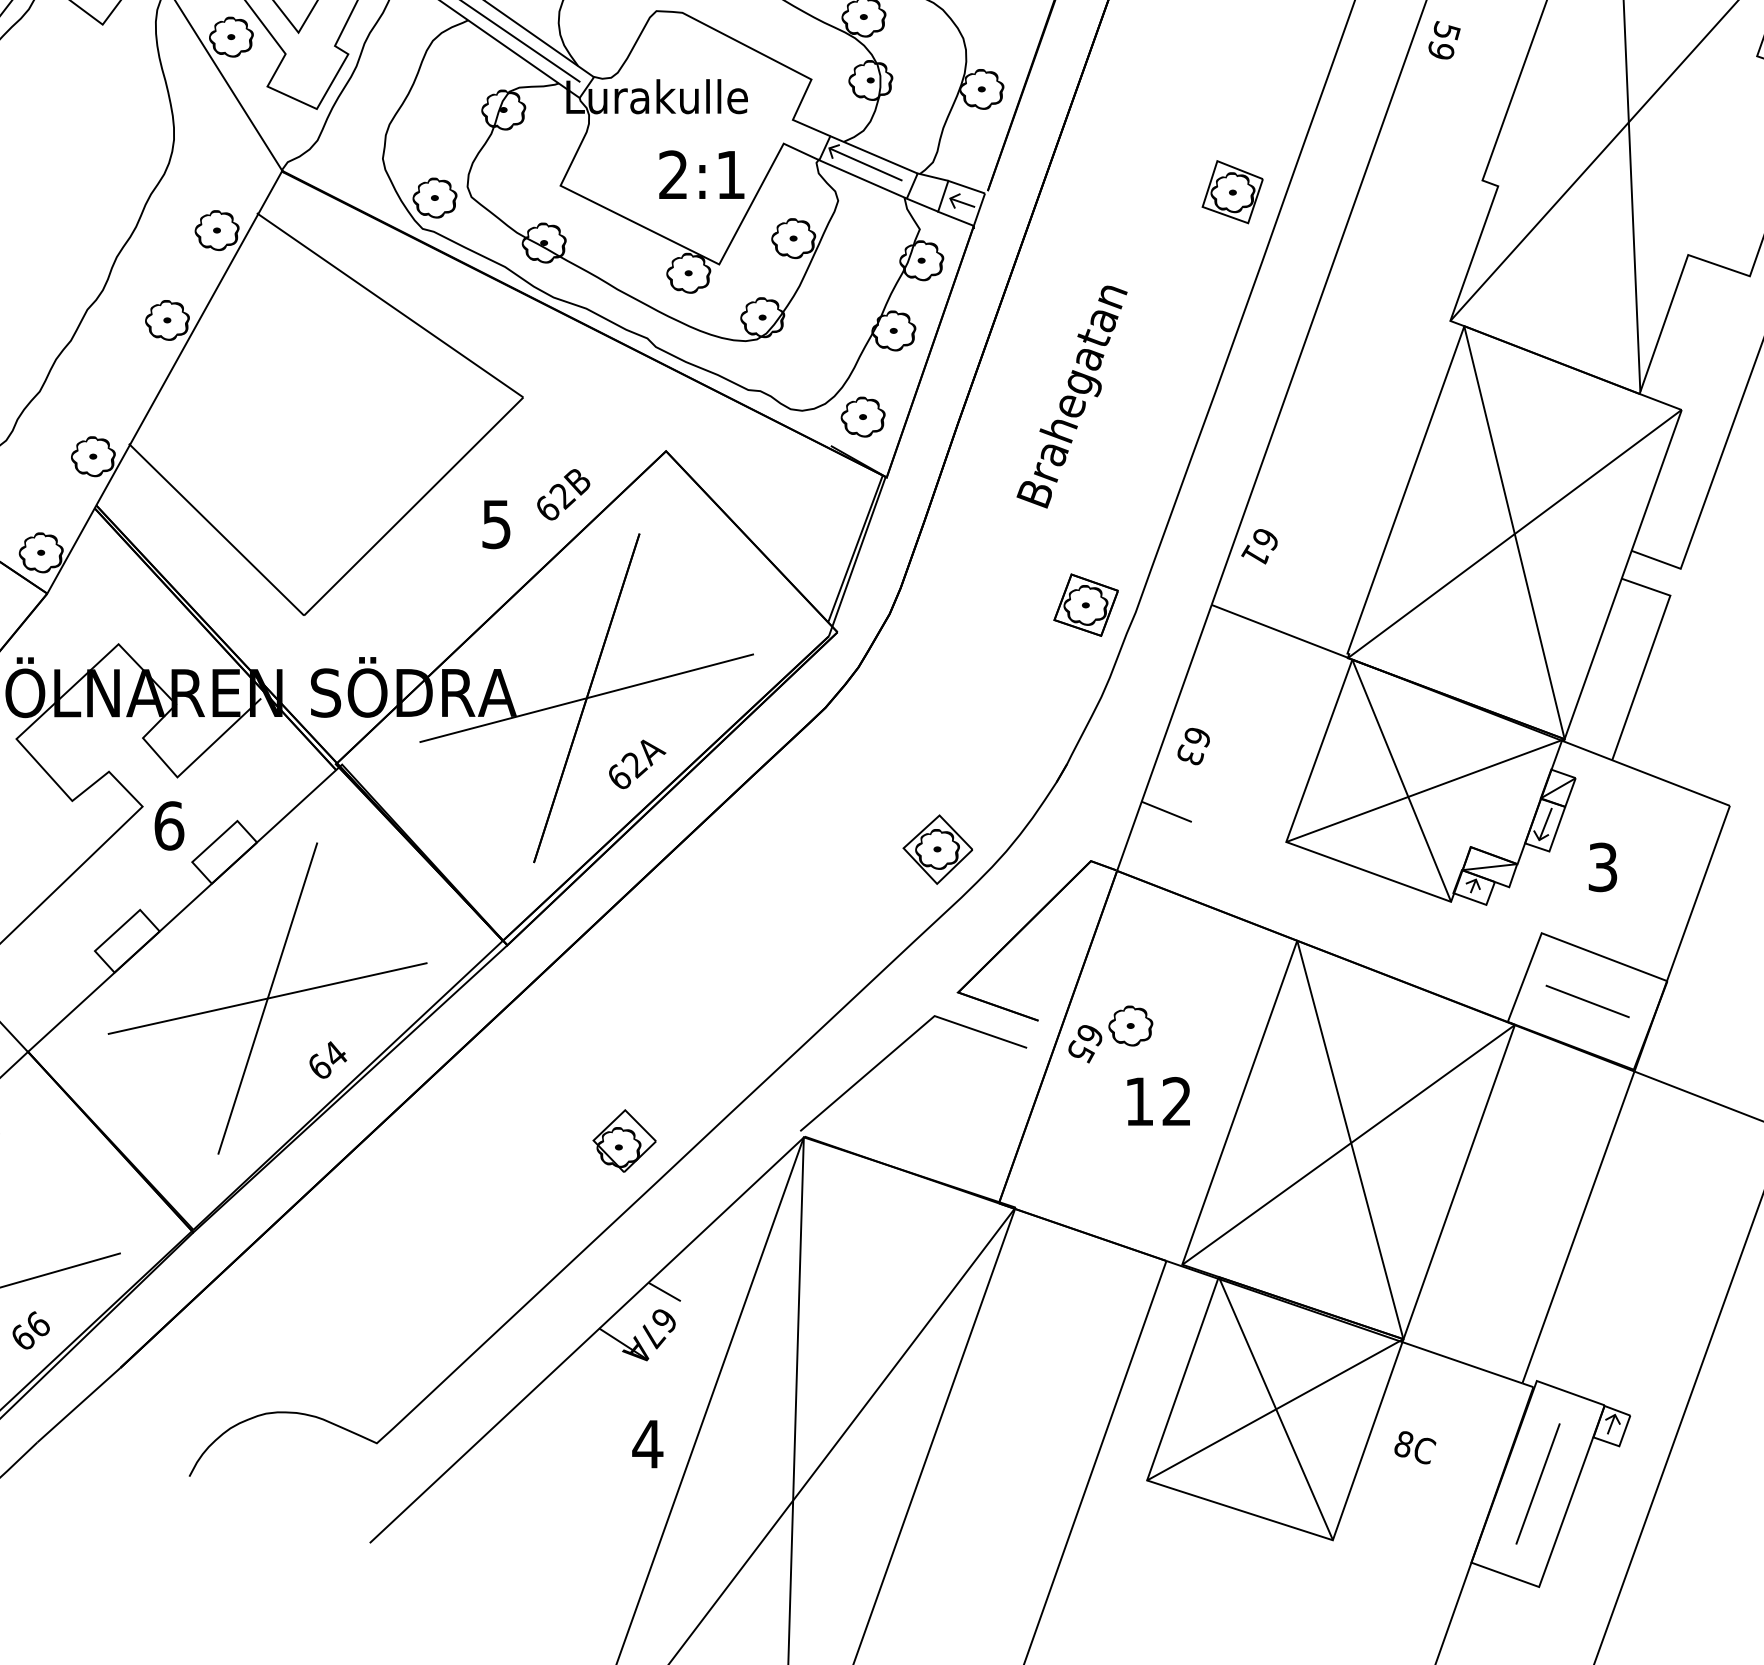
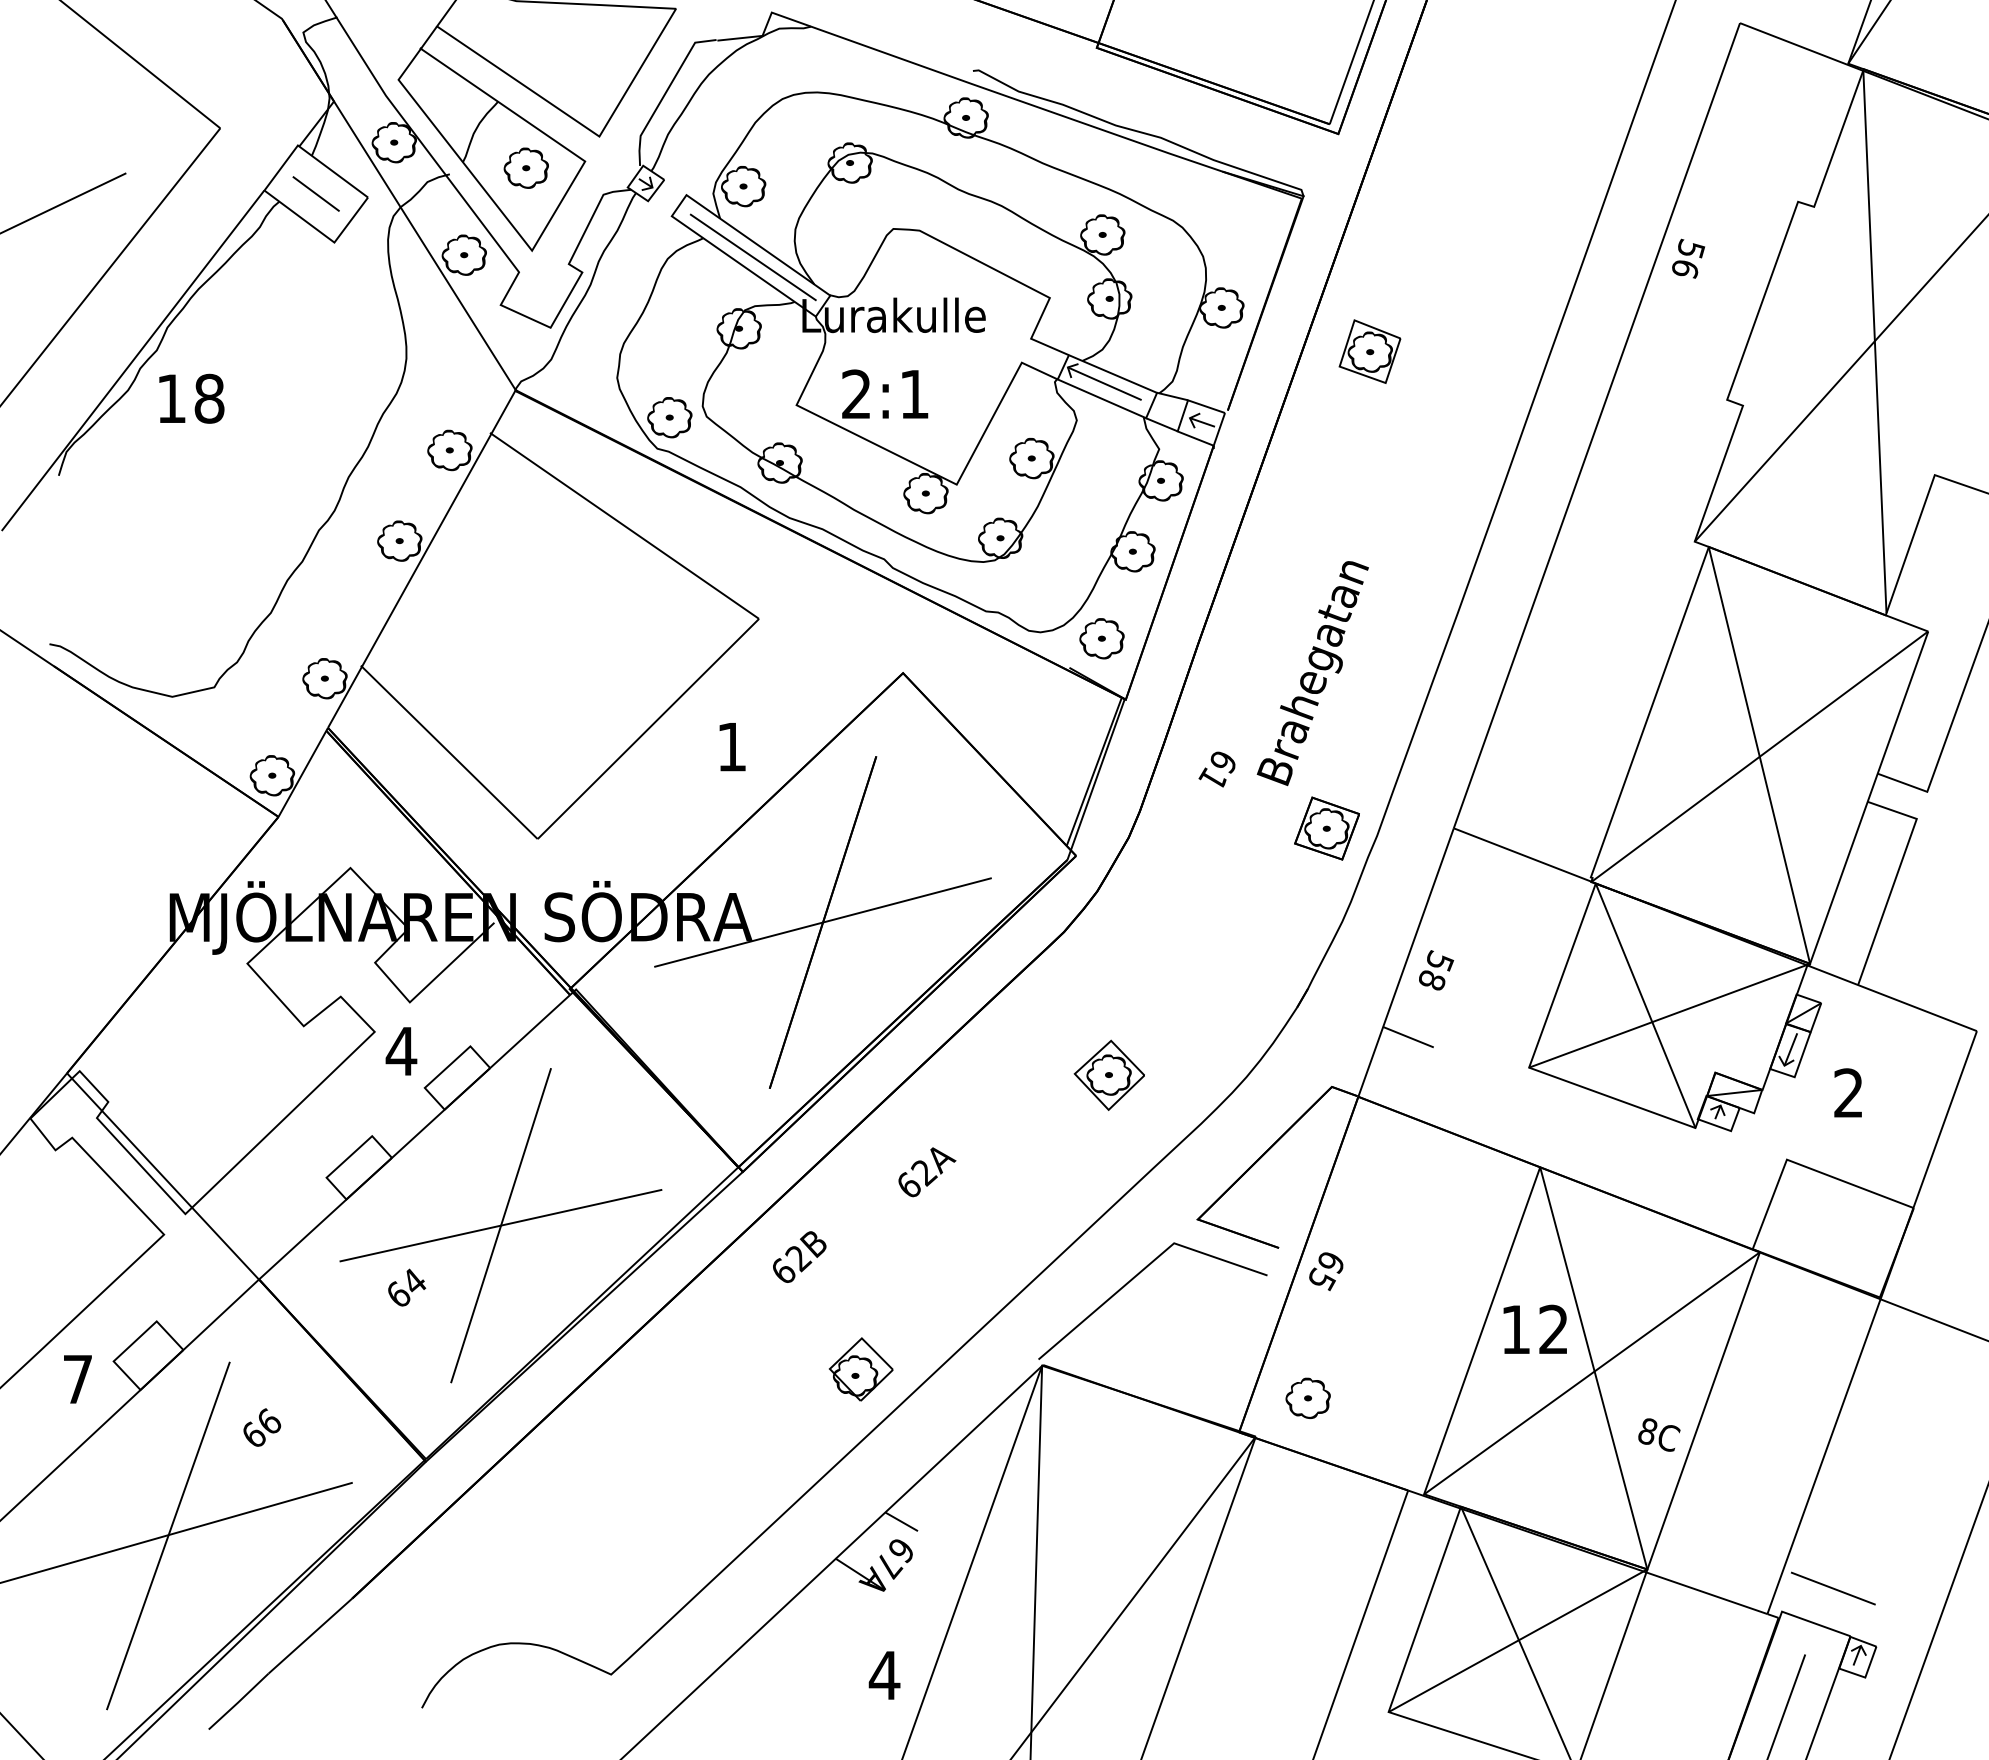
text: (1441, 50) -> (1685, 268), 59 -> 56
text: (702, 174) -> (885, 393), moved
part: (1232, 191) -> (1369, 351), moved
text: (1071, 397) -> (1312, 673), moved
text: (563, 494) -> (799, 1256), moved
text: (496, 524) -> (731, 747), 5 -> 1
text: (1258, 546) -> (1216, 769), moved
text: (1194, 745) -> (1436, 970), 63 -> 58
text: (637, 764) -> (927, 1172), moved
text: (169, 826) -> (401, 1051), 6 -> 4
part: (936, 848) -> (1108, 1074), moved
text: (1602, 867) -> (1848, 1093), 3 -> 2
line: (1587, 1001) -> (1833, 1588), moved
part: (1130, 1025) -> (1307, 1397), moved
text: (328, 1059) -> (407, 1287), moved
text: (1157, 1100) -> (1534, 1328), moved
text: (31, 1330) -> (262, 1427), moved
text: (1415, 1447) -> (1659, 1434), moved

